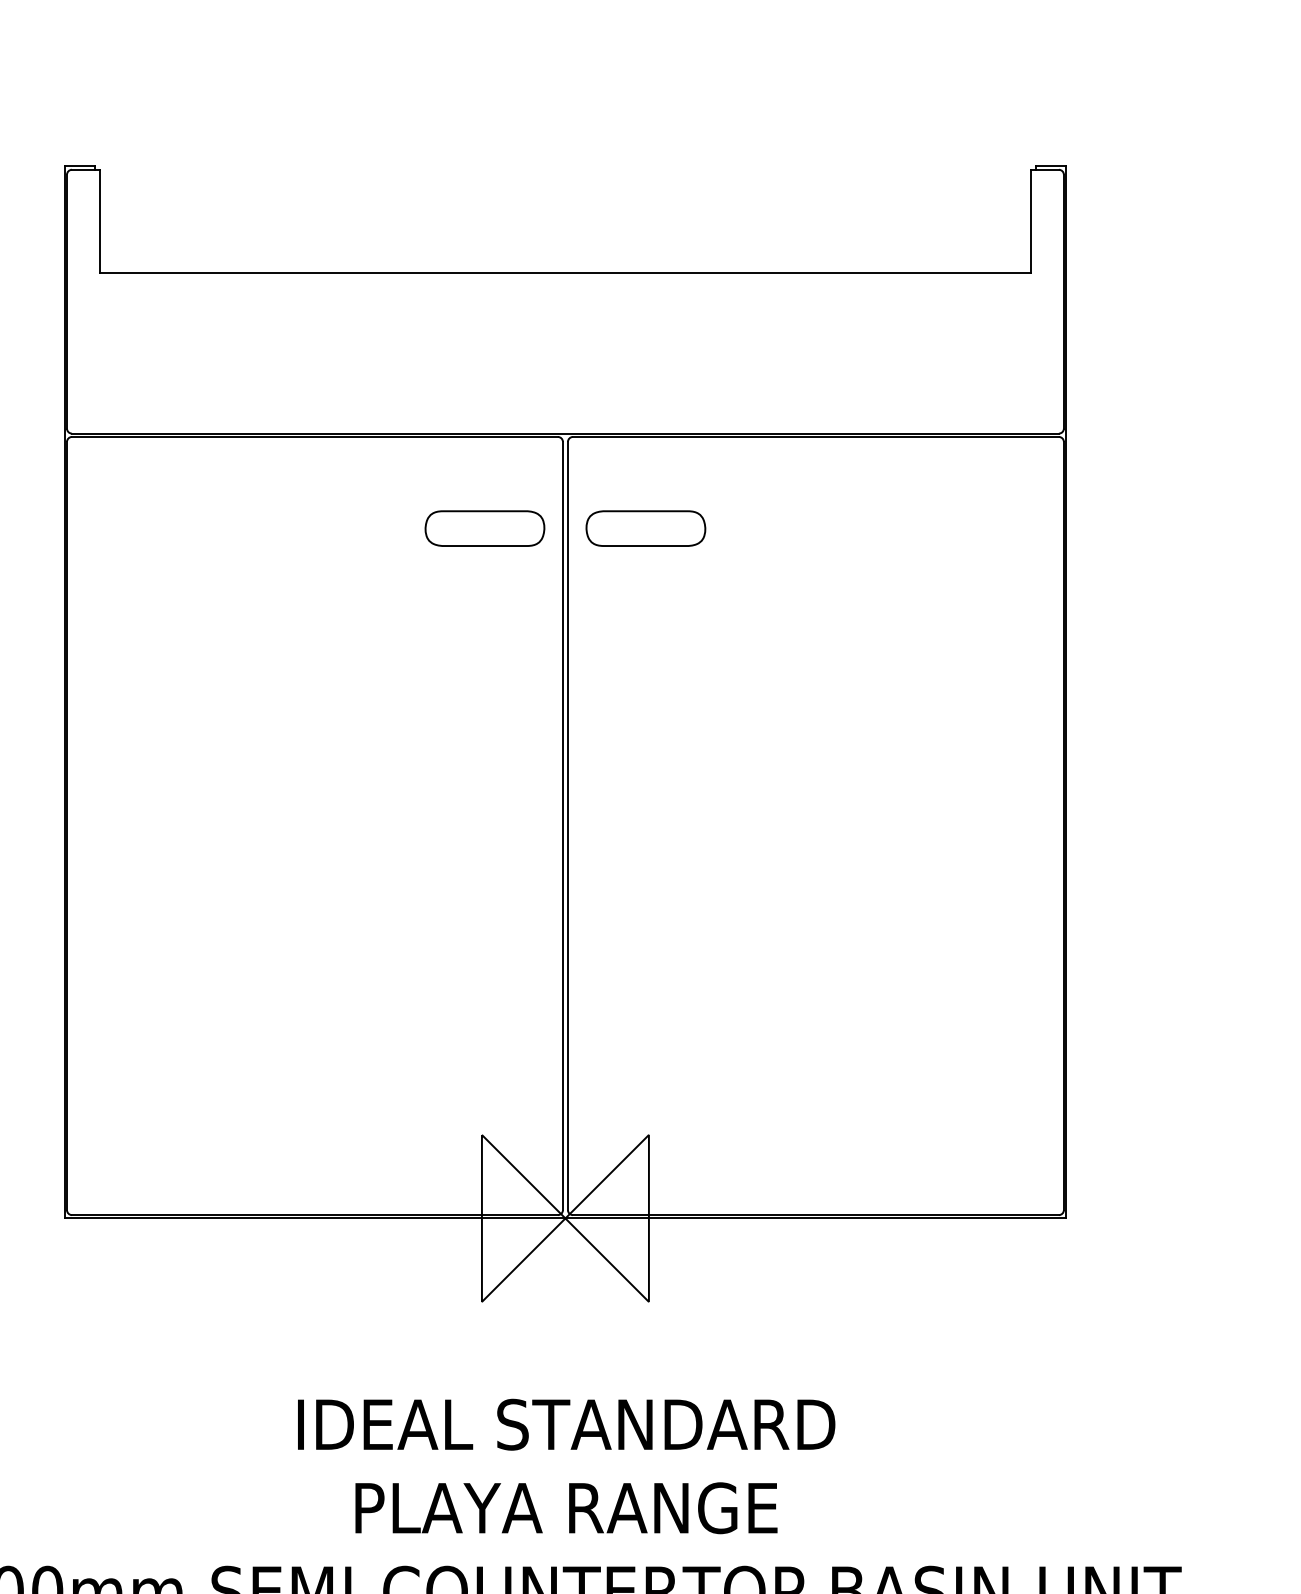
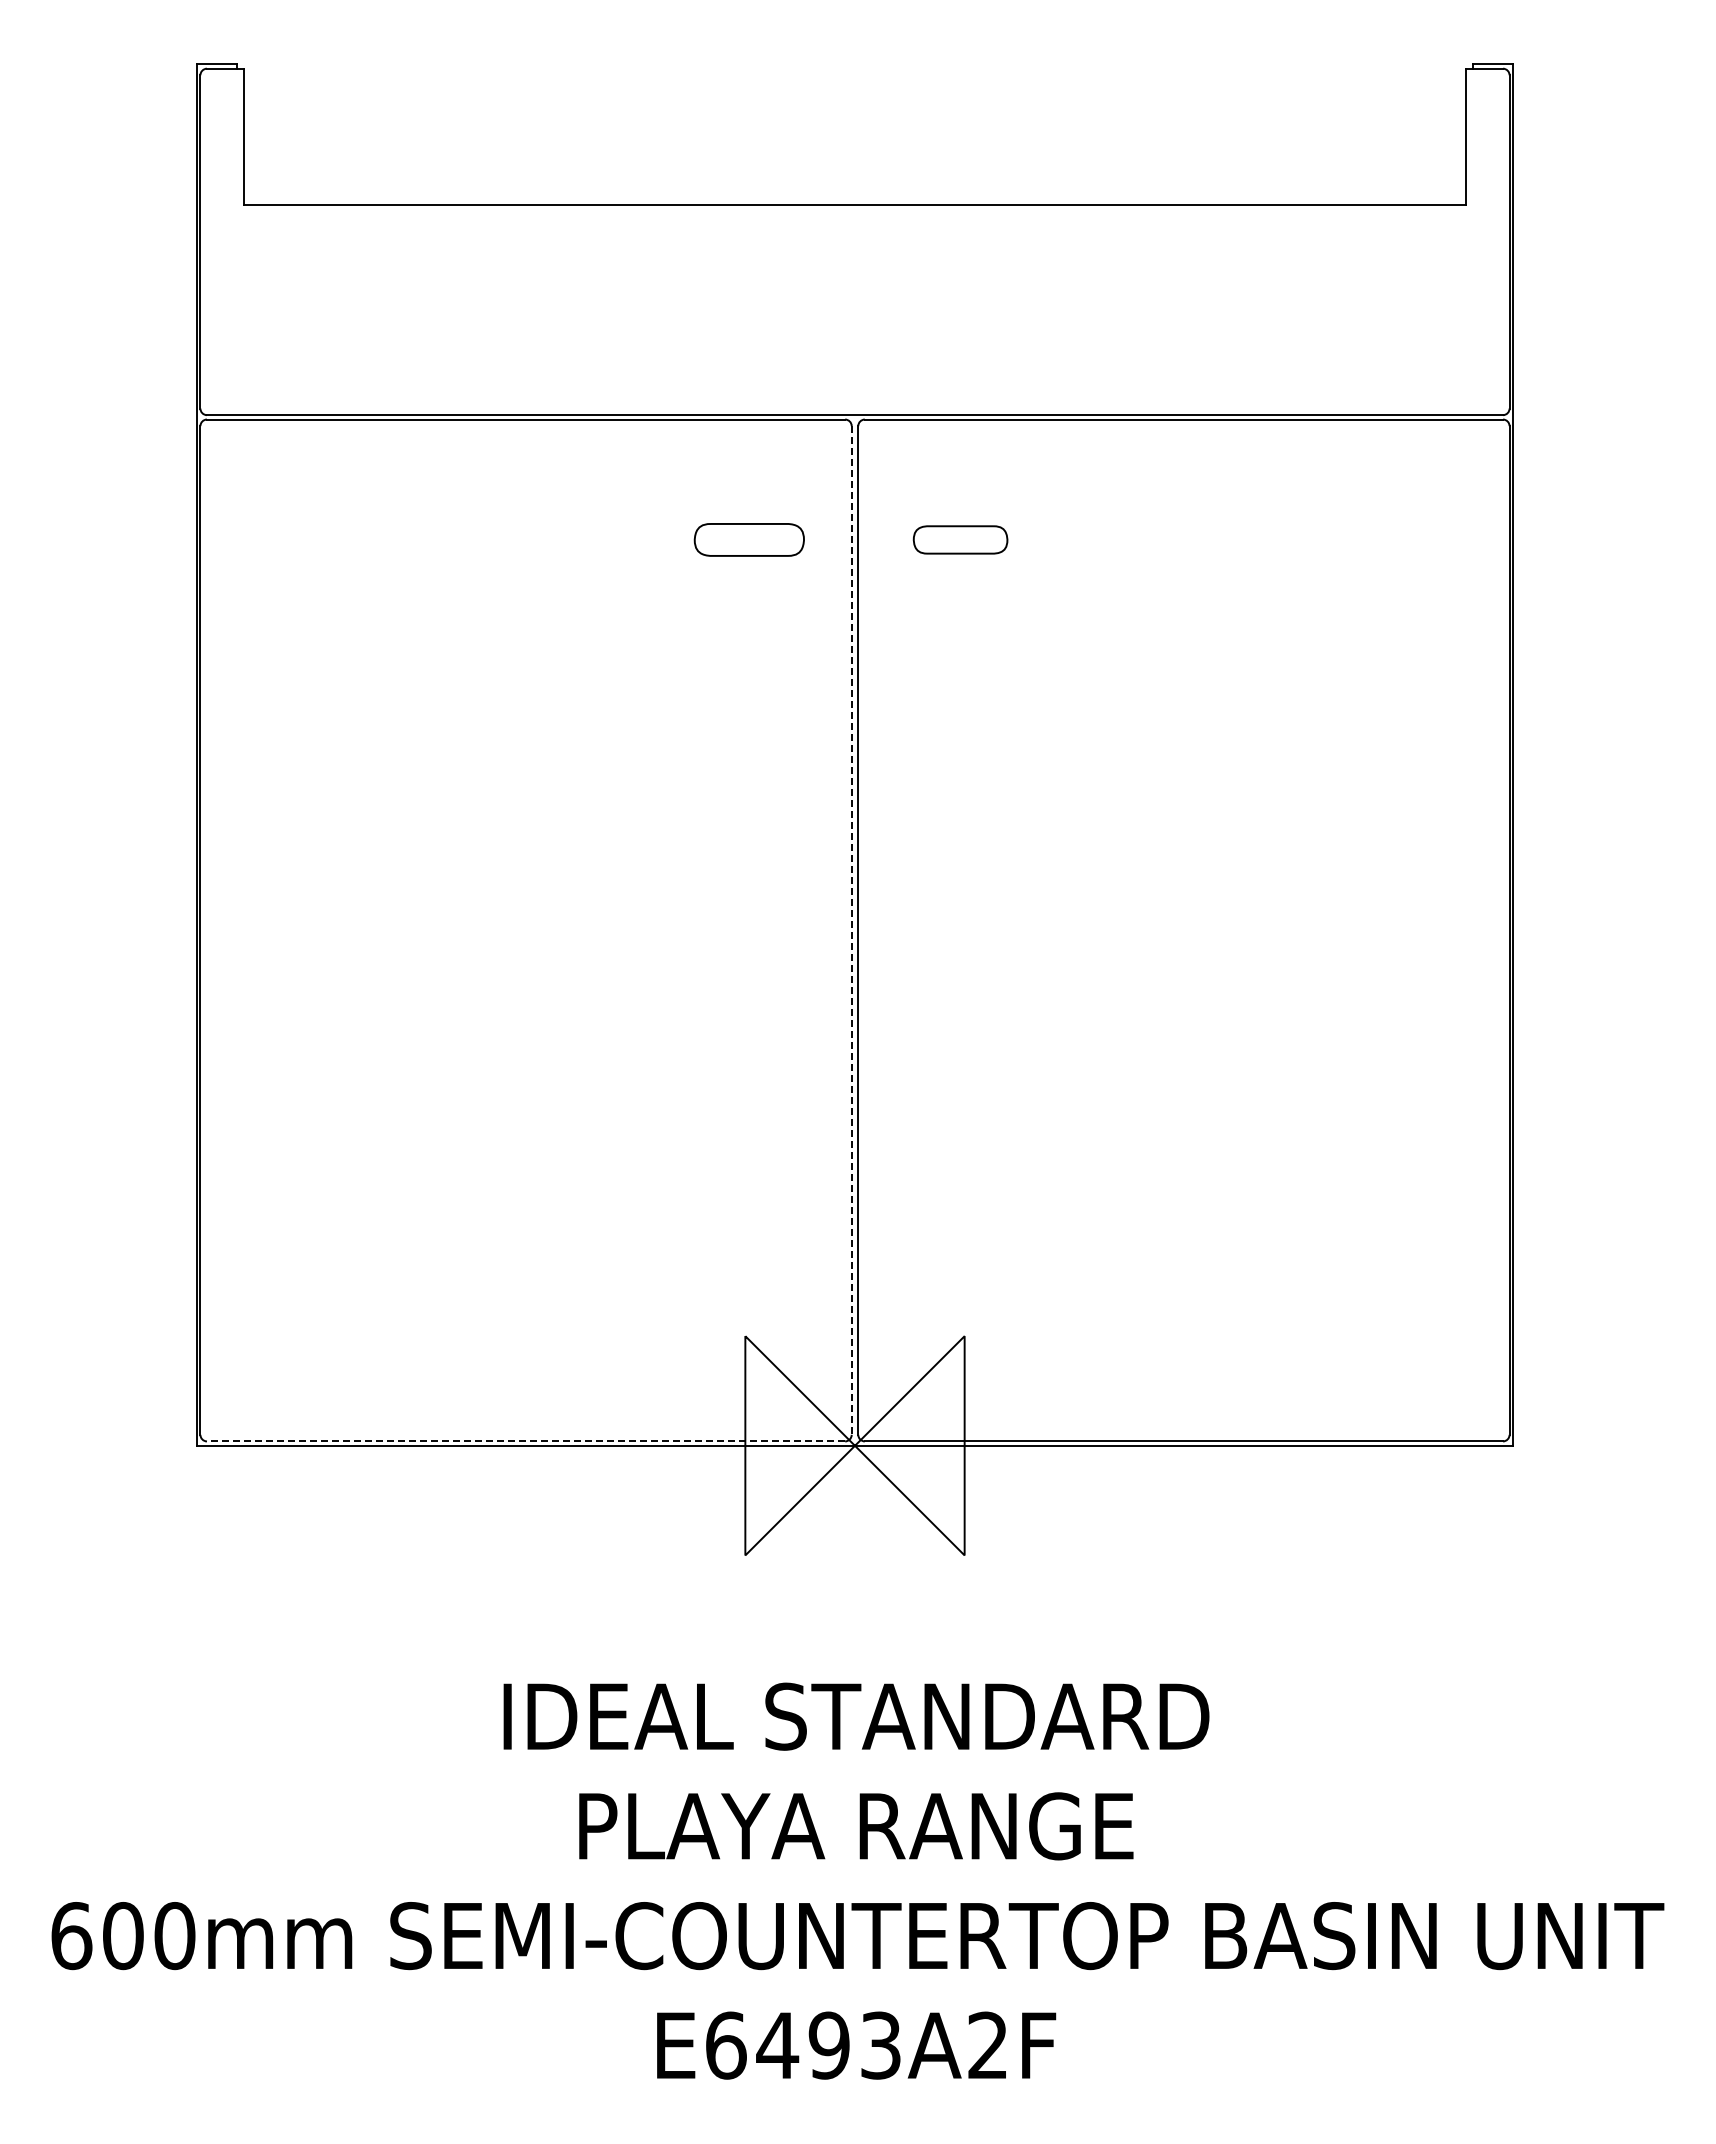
part: (485, 528) -> (749, 539), size x0.7
part: (645, 528) -> (960, 539), size x0.6
line: (562, 826) -> (851, 930), solid -> dashed
line: (314, 1215) -> (525, 1441), solid -> dashed

